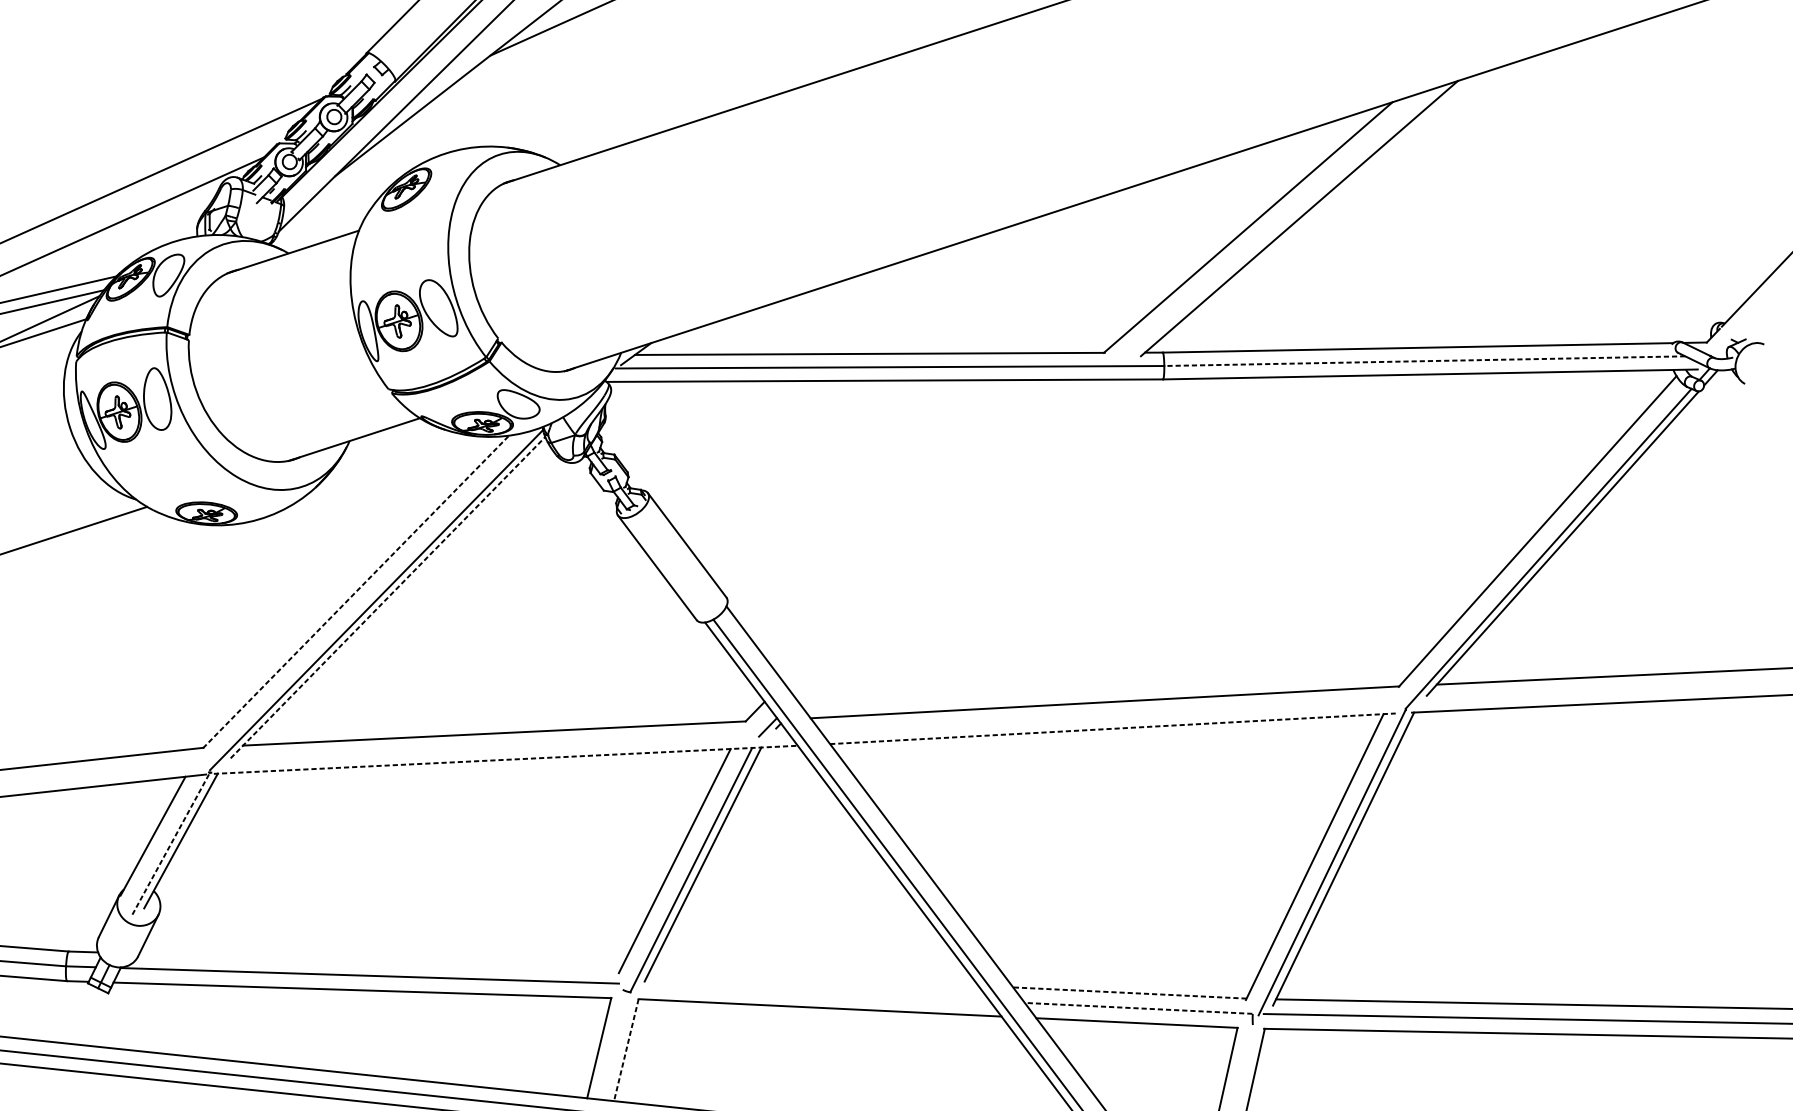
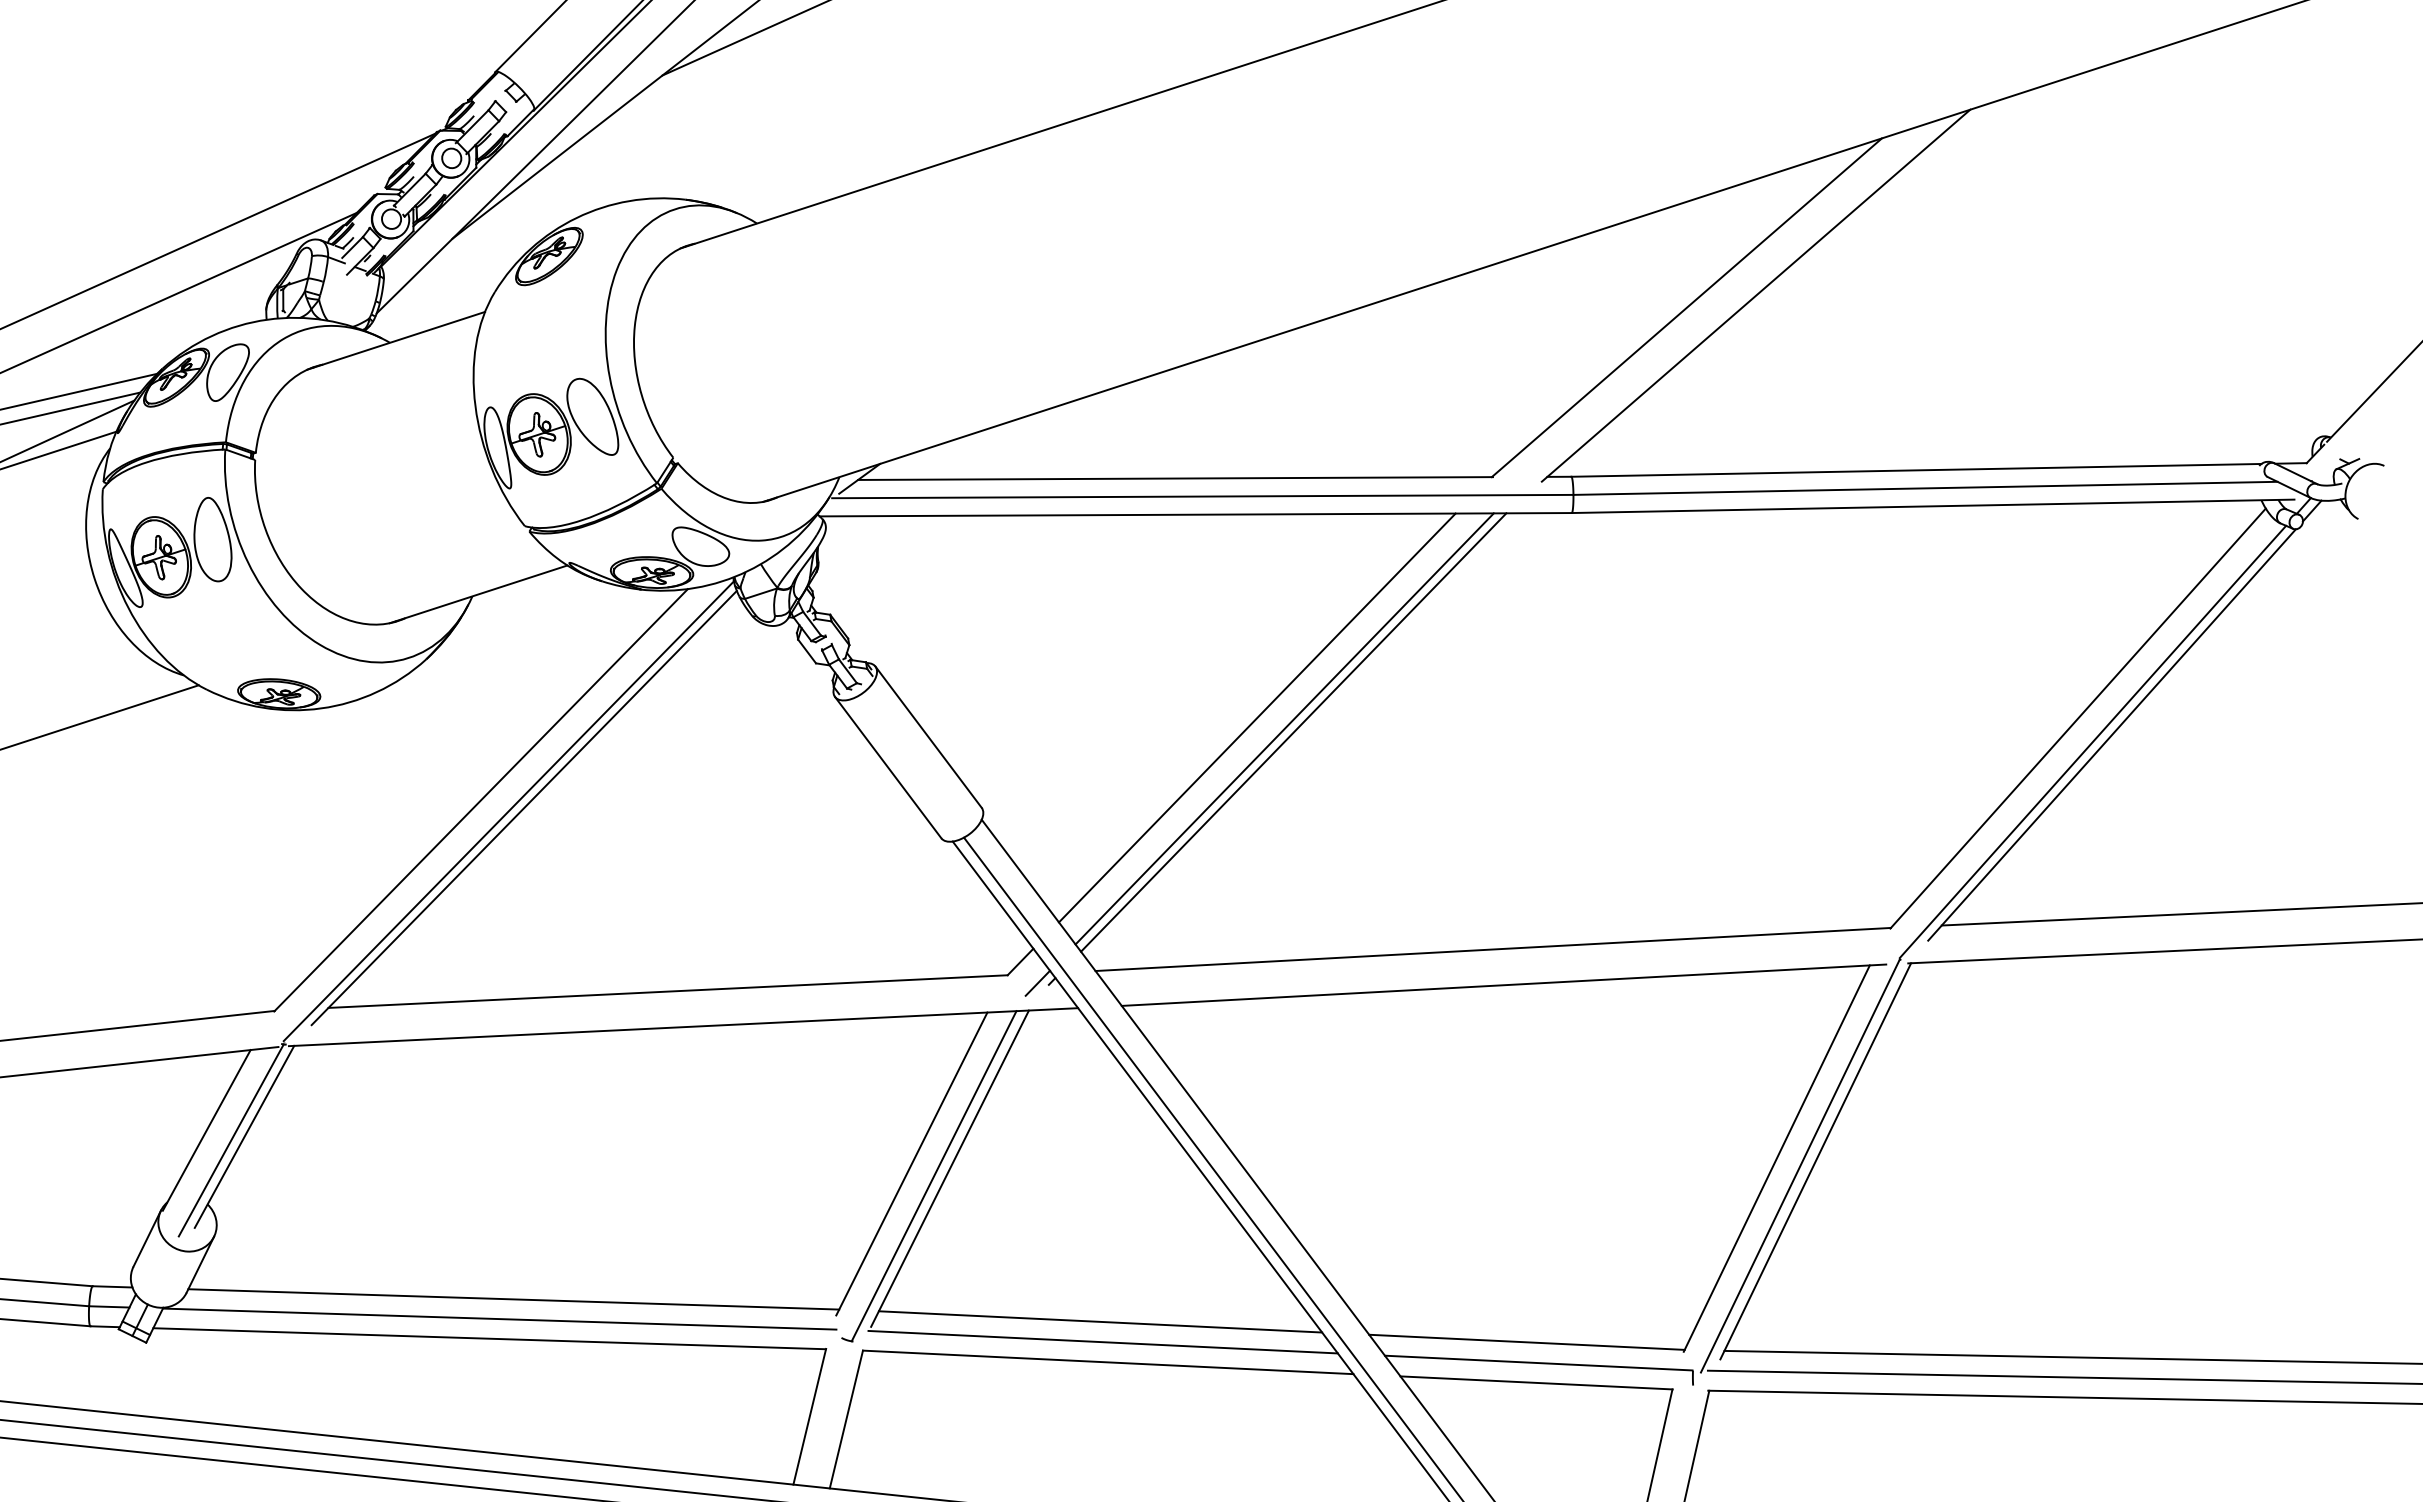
line: (1424, 361) -> (1925, 488), dashed -> solid
line: (929, 530) -> (1256, 717), added
line: (950, 538) -> (1284, 728), added
line: (957, 541) -> (1293, 732), added
line: (356, 592) -> (481, 800), dashed -> solid
line: (388, 598) -> (524, 808), dashed -> solid
line: (1113, 729) -> (1504, 985), dashed -> solid
line: (506, 760) -> (684, 1027), dashed -> solid
line: (171, 843) -> (231, 1140), dashed -> solid
line: (380, 961) -> (513, 1299), added
line: (814, 977) -> (1100, 1321), added
line: (815, 992) -> (1102, 1341), added
line: (1129, 993) -> (1526, 1342), dashed -> solid
line: (1138, 1008) -> (1538, 1363), dashed -> solid
line: (626, 1050) -> (846, 1419), dashed -> solid

